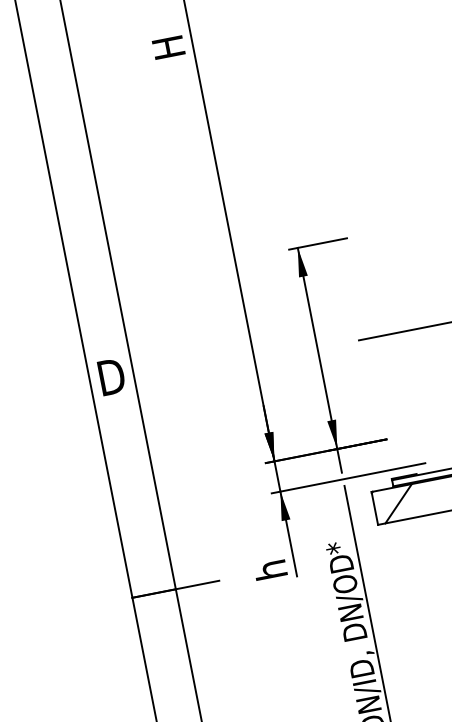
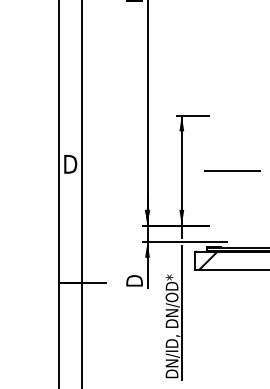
text: (268, 566) -> (133, 280), h -> D

